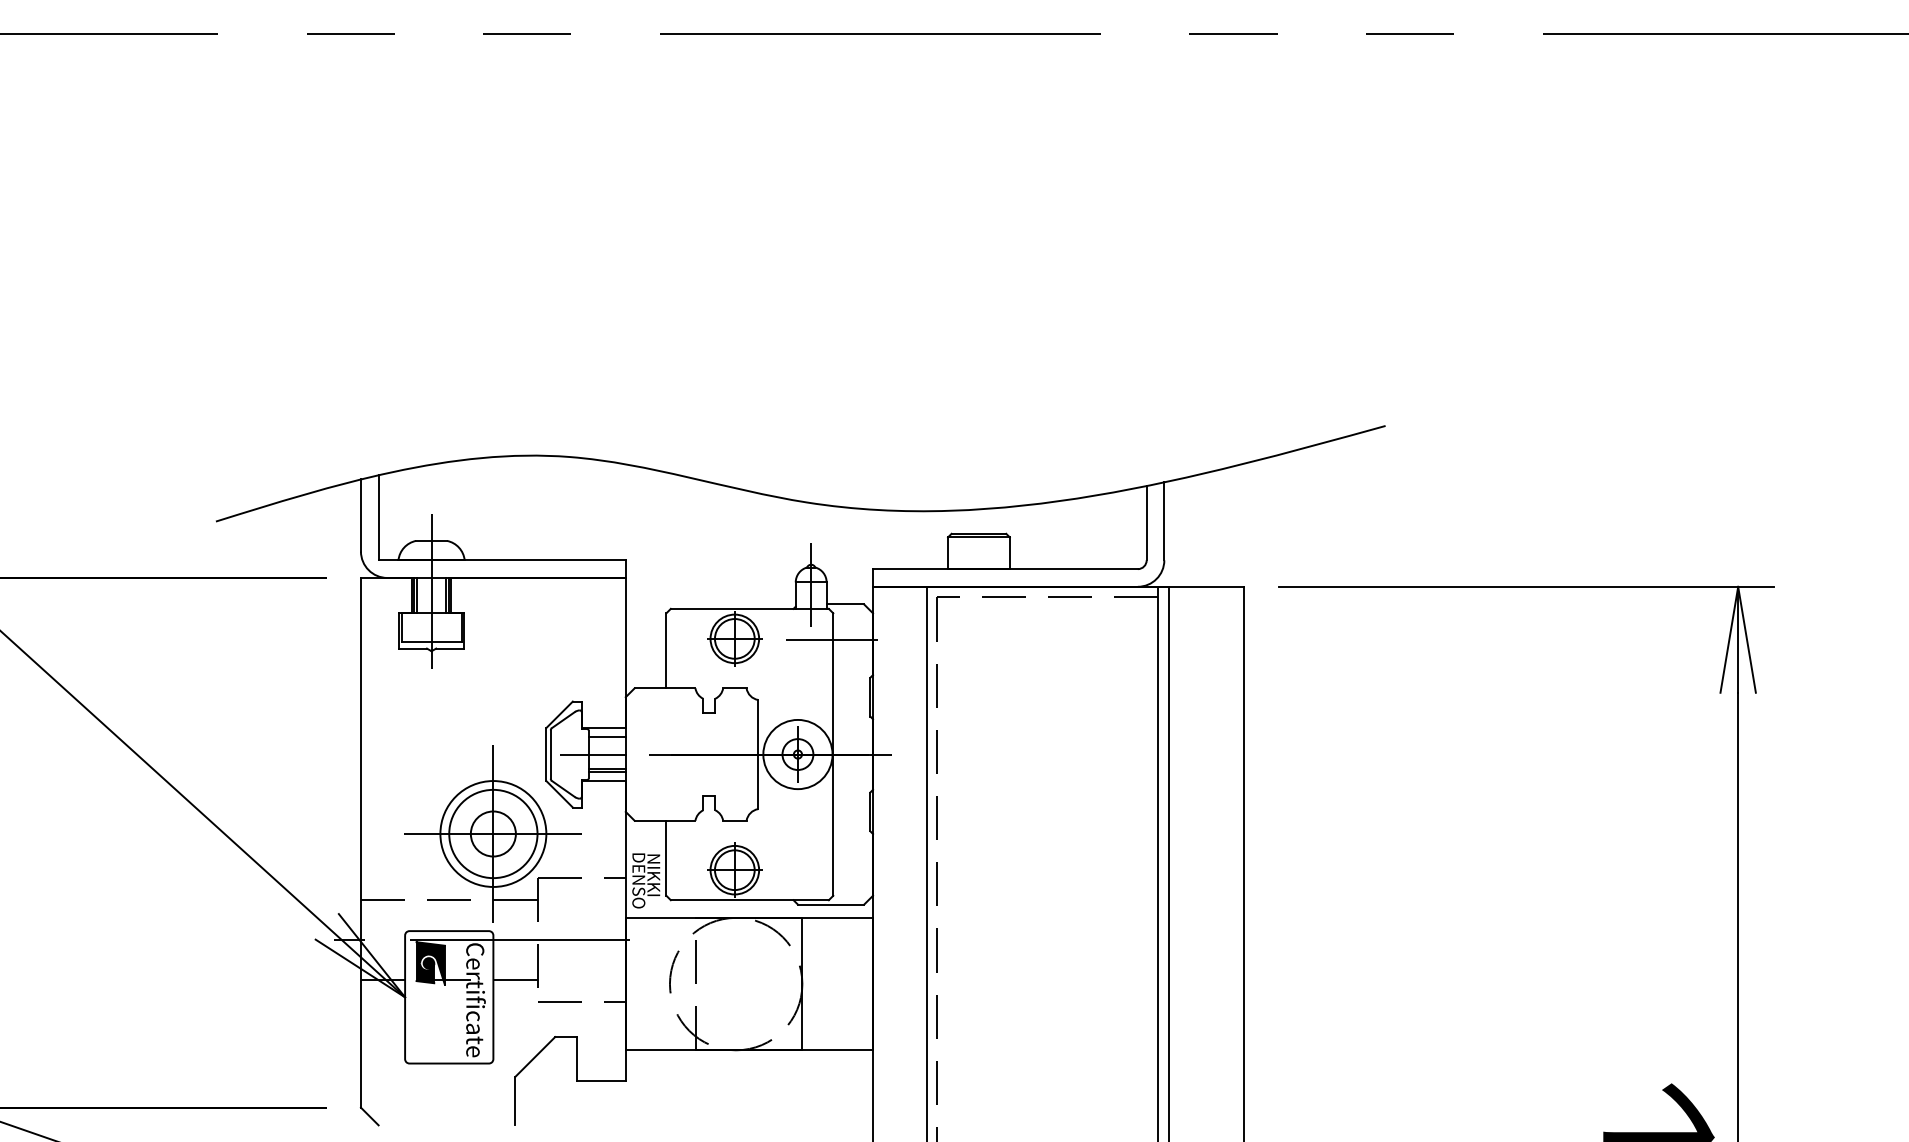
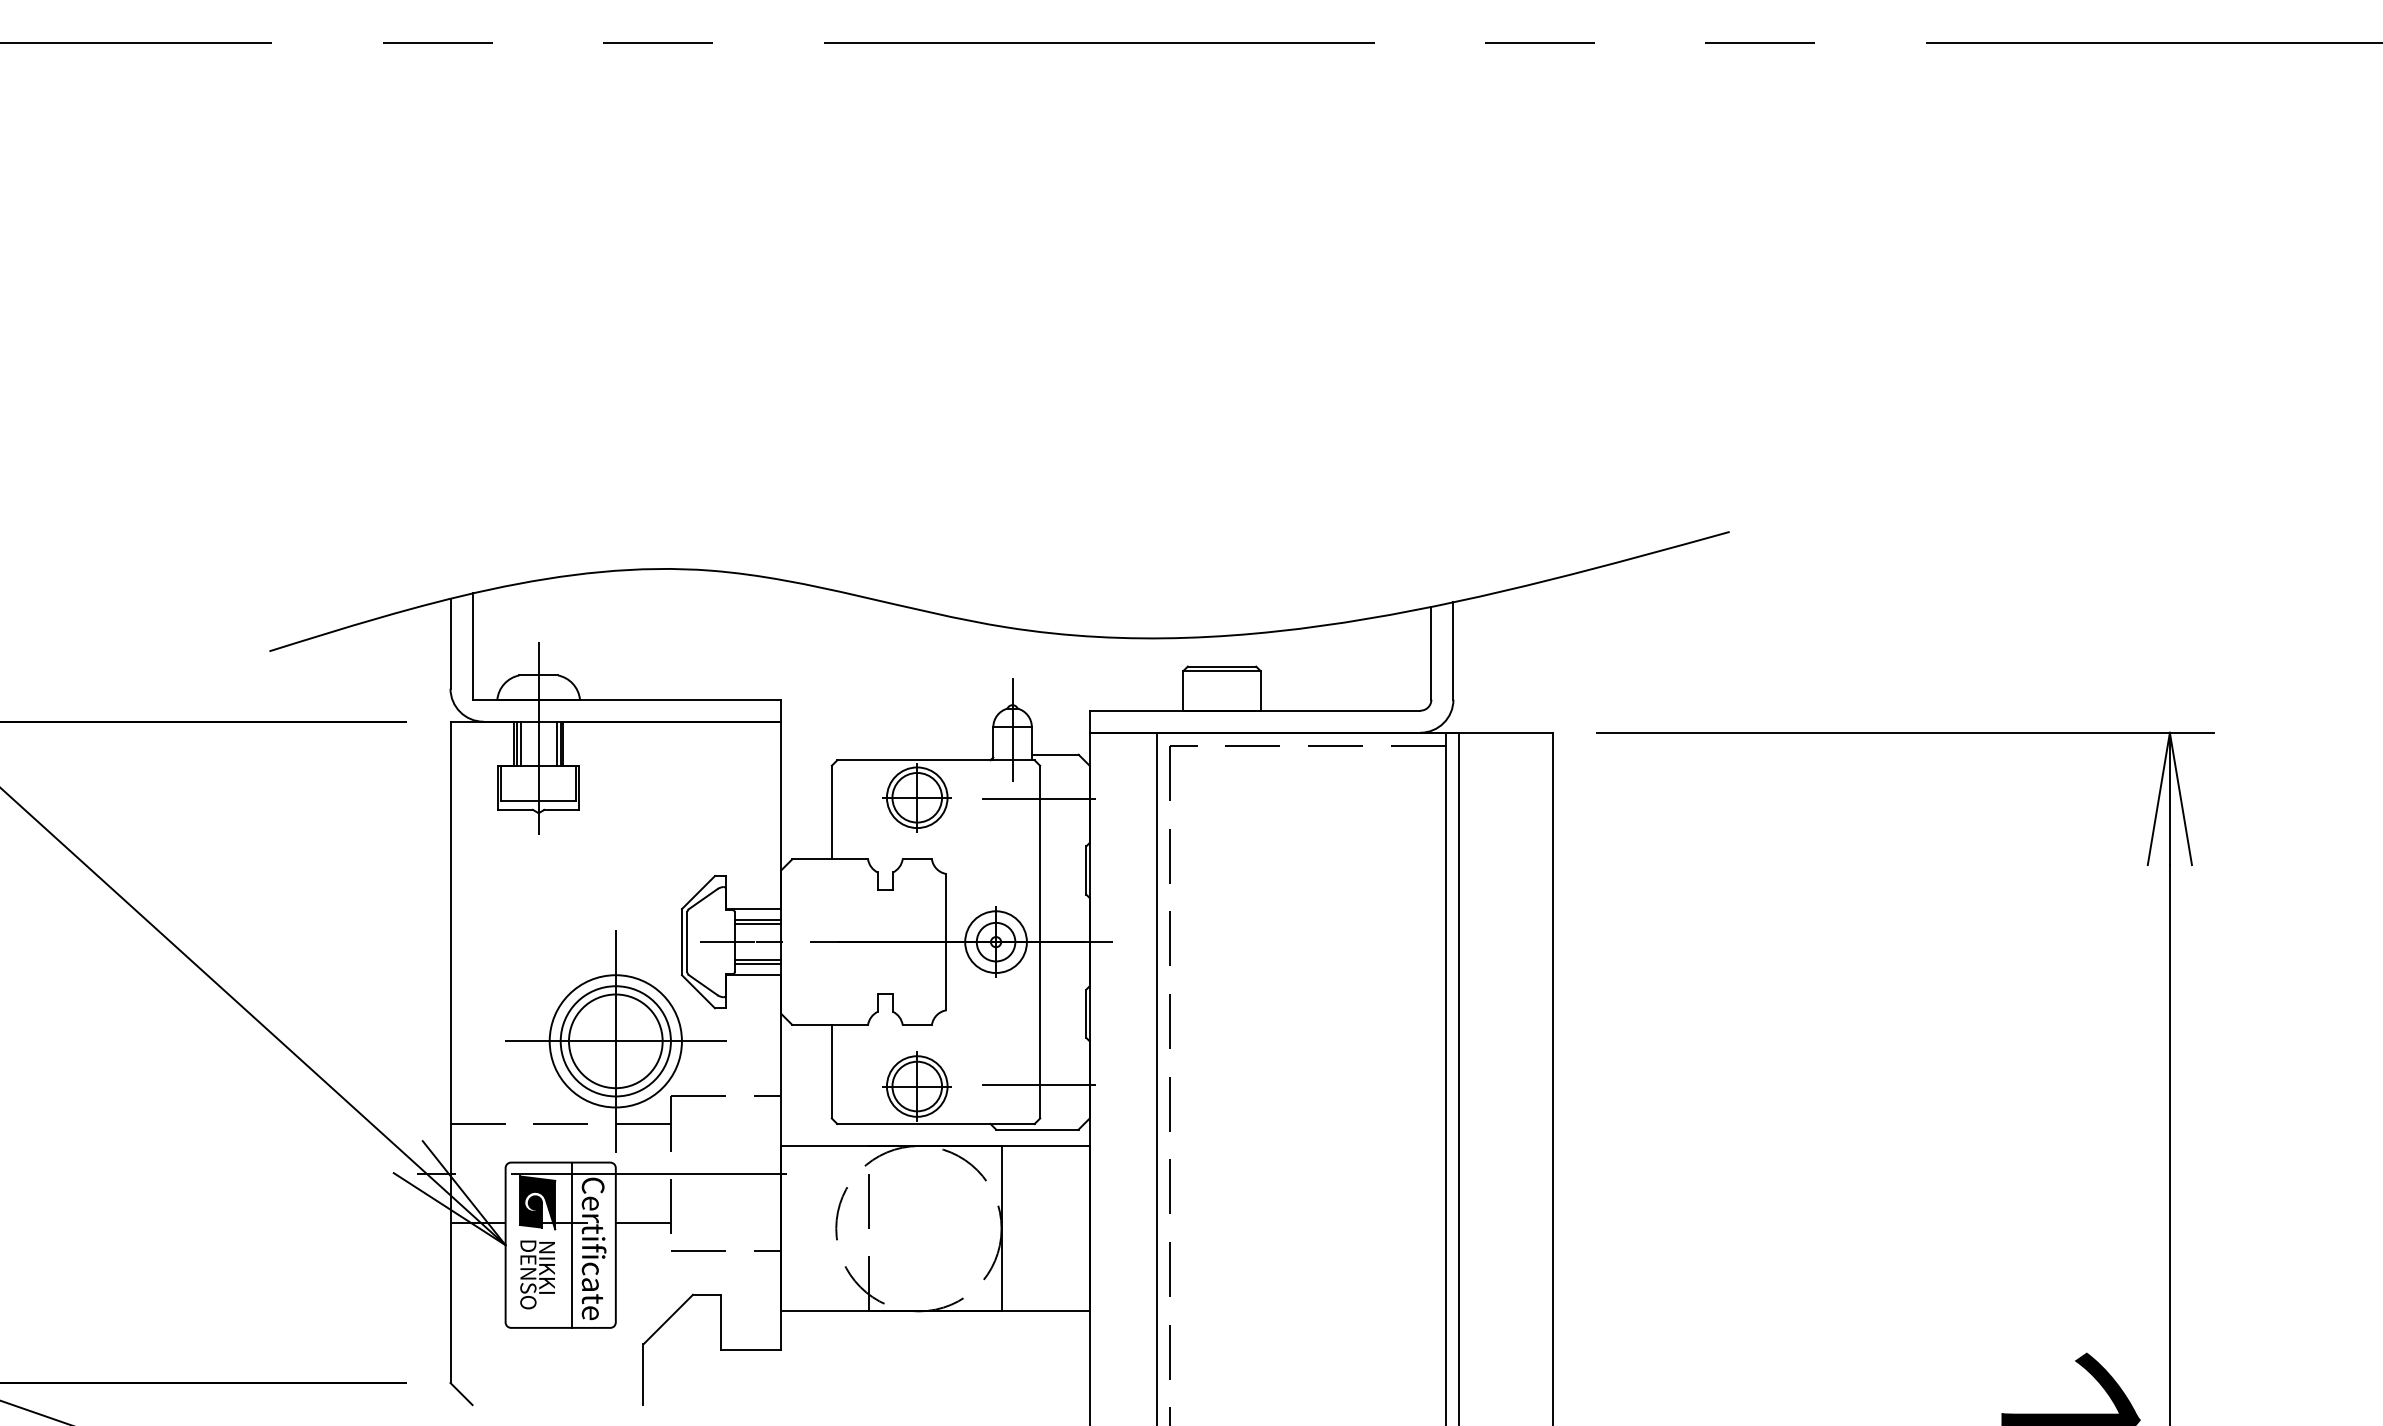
line: (606, 739) -> (757, 923), added
circle: (797, 754) -> (995, 942), size x0.71
circle: (493, 834) -> (615, 1041), size x1.67
line: (831, 869) -> (1038, 1085), added
text: (646, 880) -> (537, 1274), moved
line: (457, 996) -> (571, 1244), added

